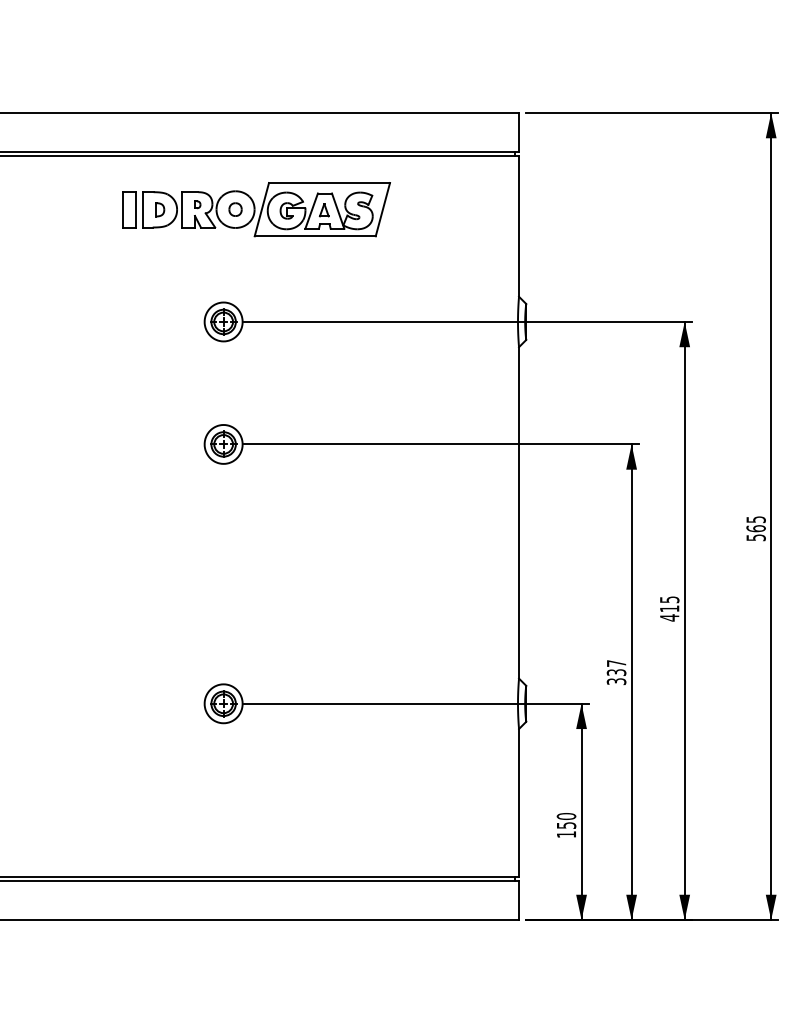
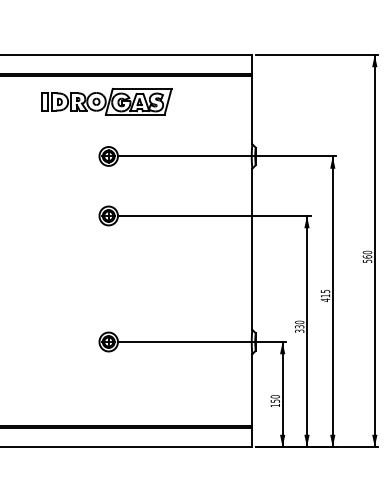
part: (256, 208) -> (106, 101), moved
text: (756, 519) -> (367, 252), 565 -> 560
text: (616, 663) -> (299, 322), 337 -> 330

